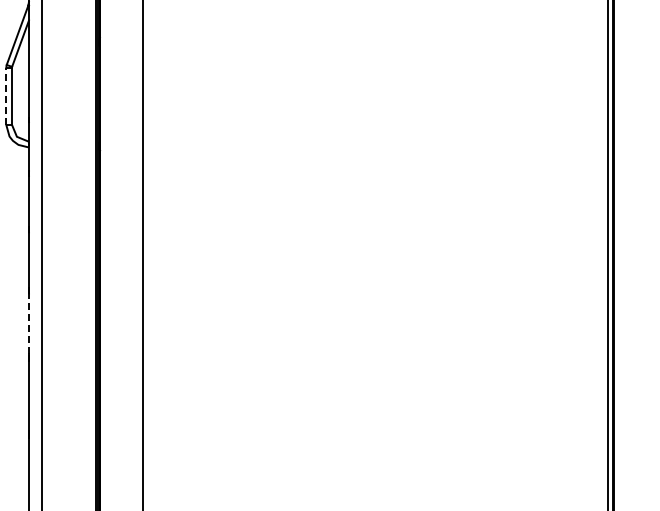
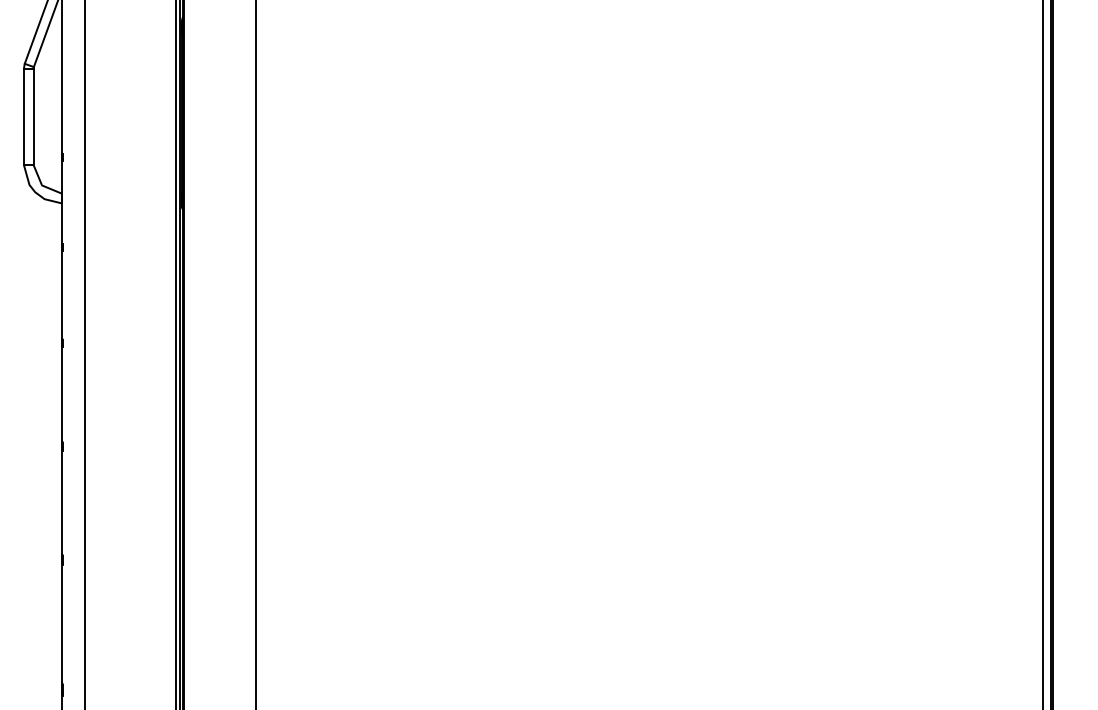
line: (6, 95) -> (24, 115), dashed -> solid
line: (29, 322) -> (63, 499), dashed -> solid

